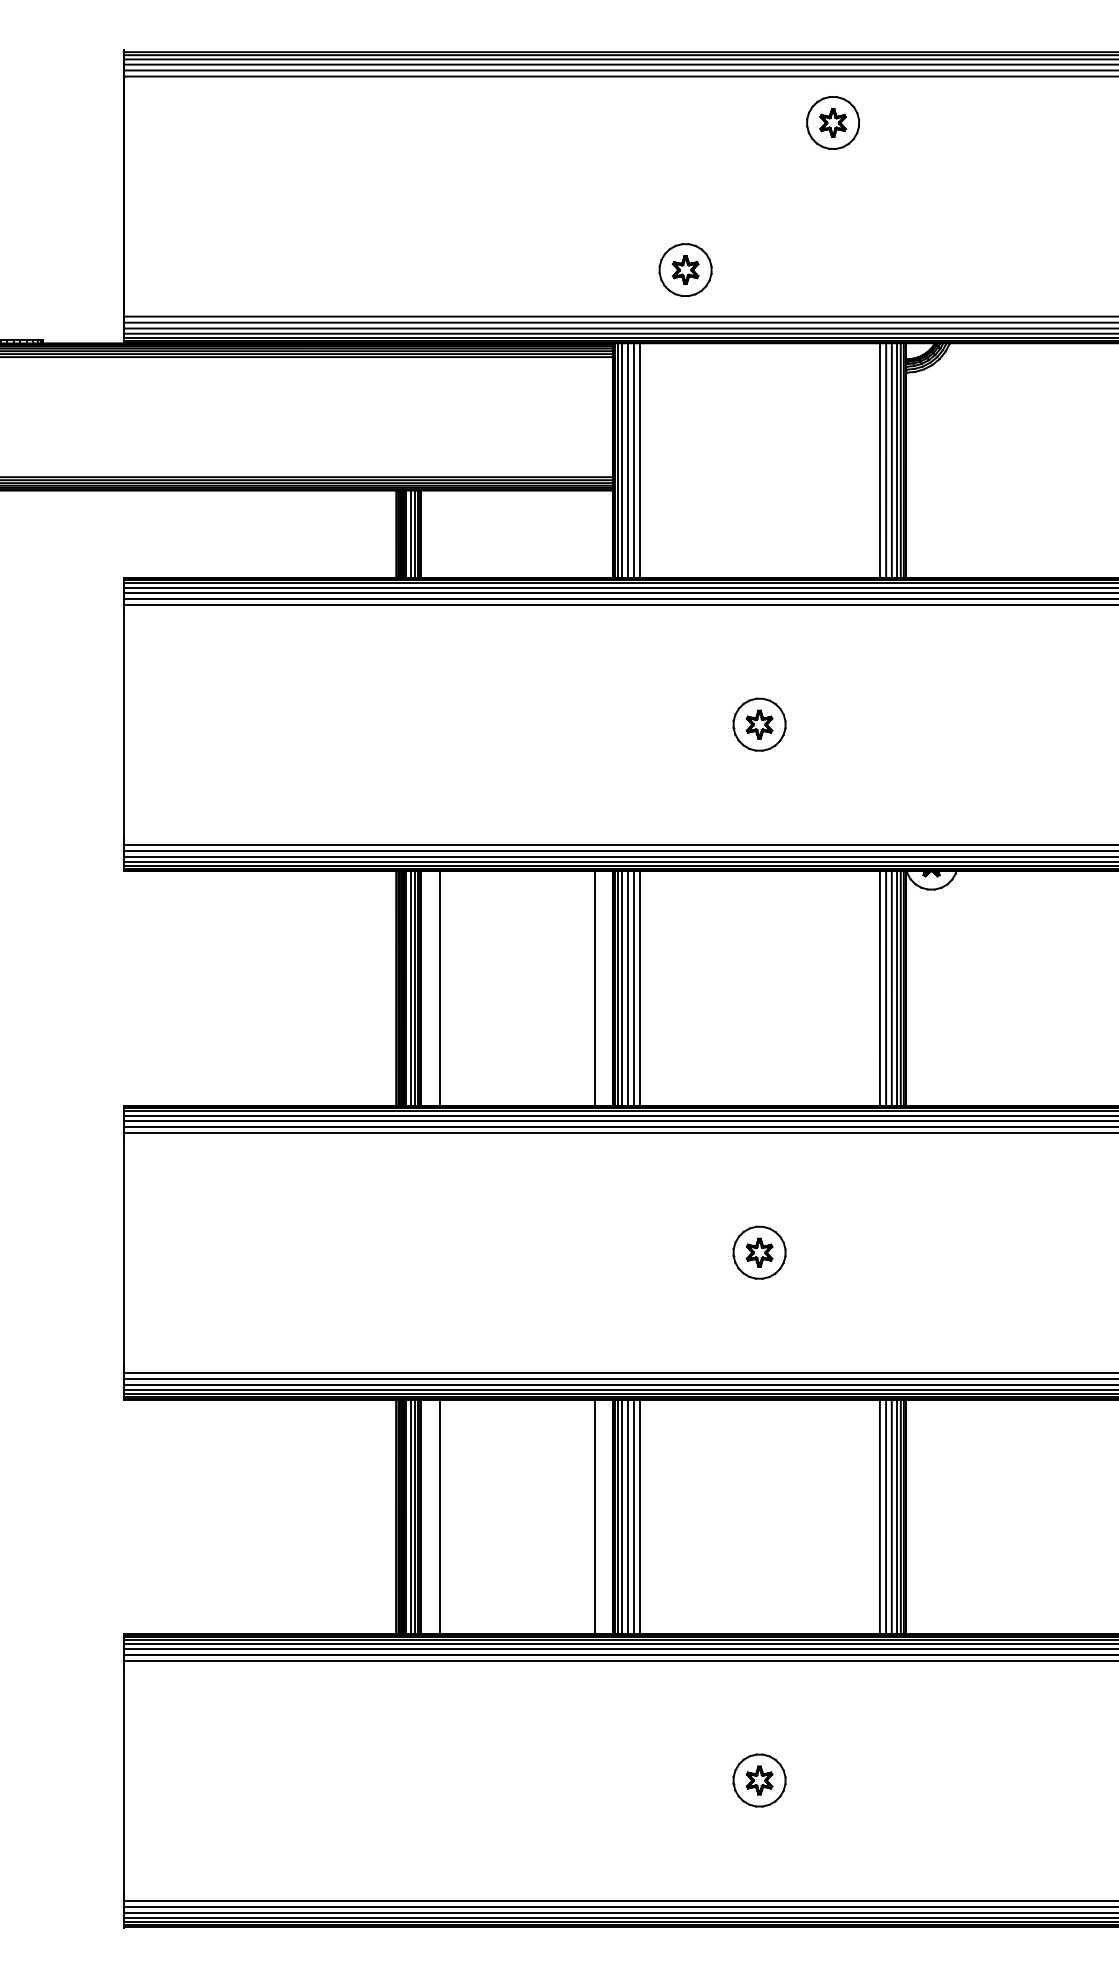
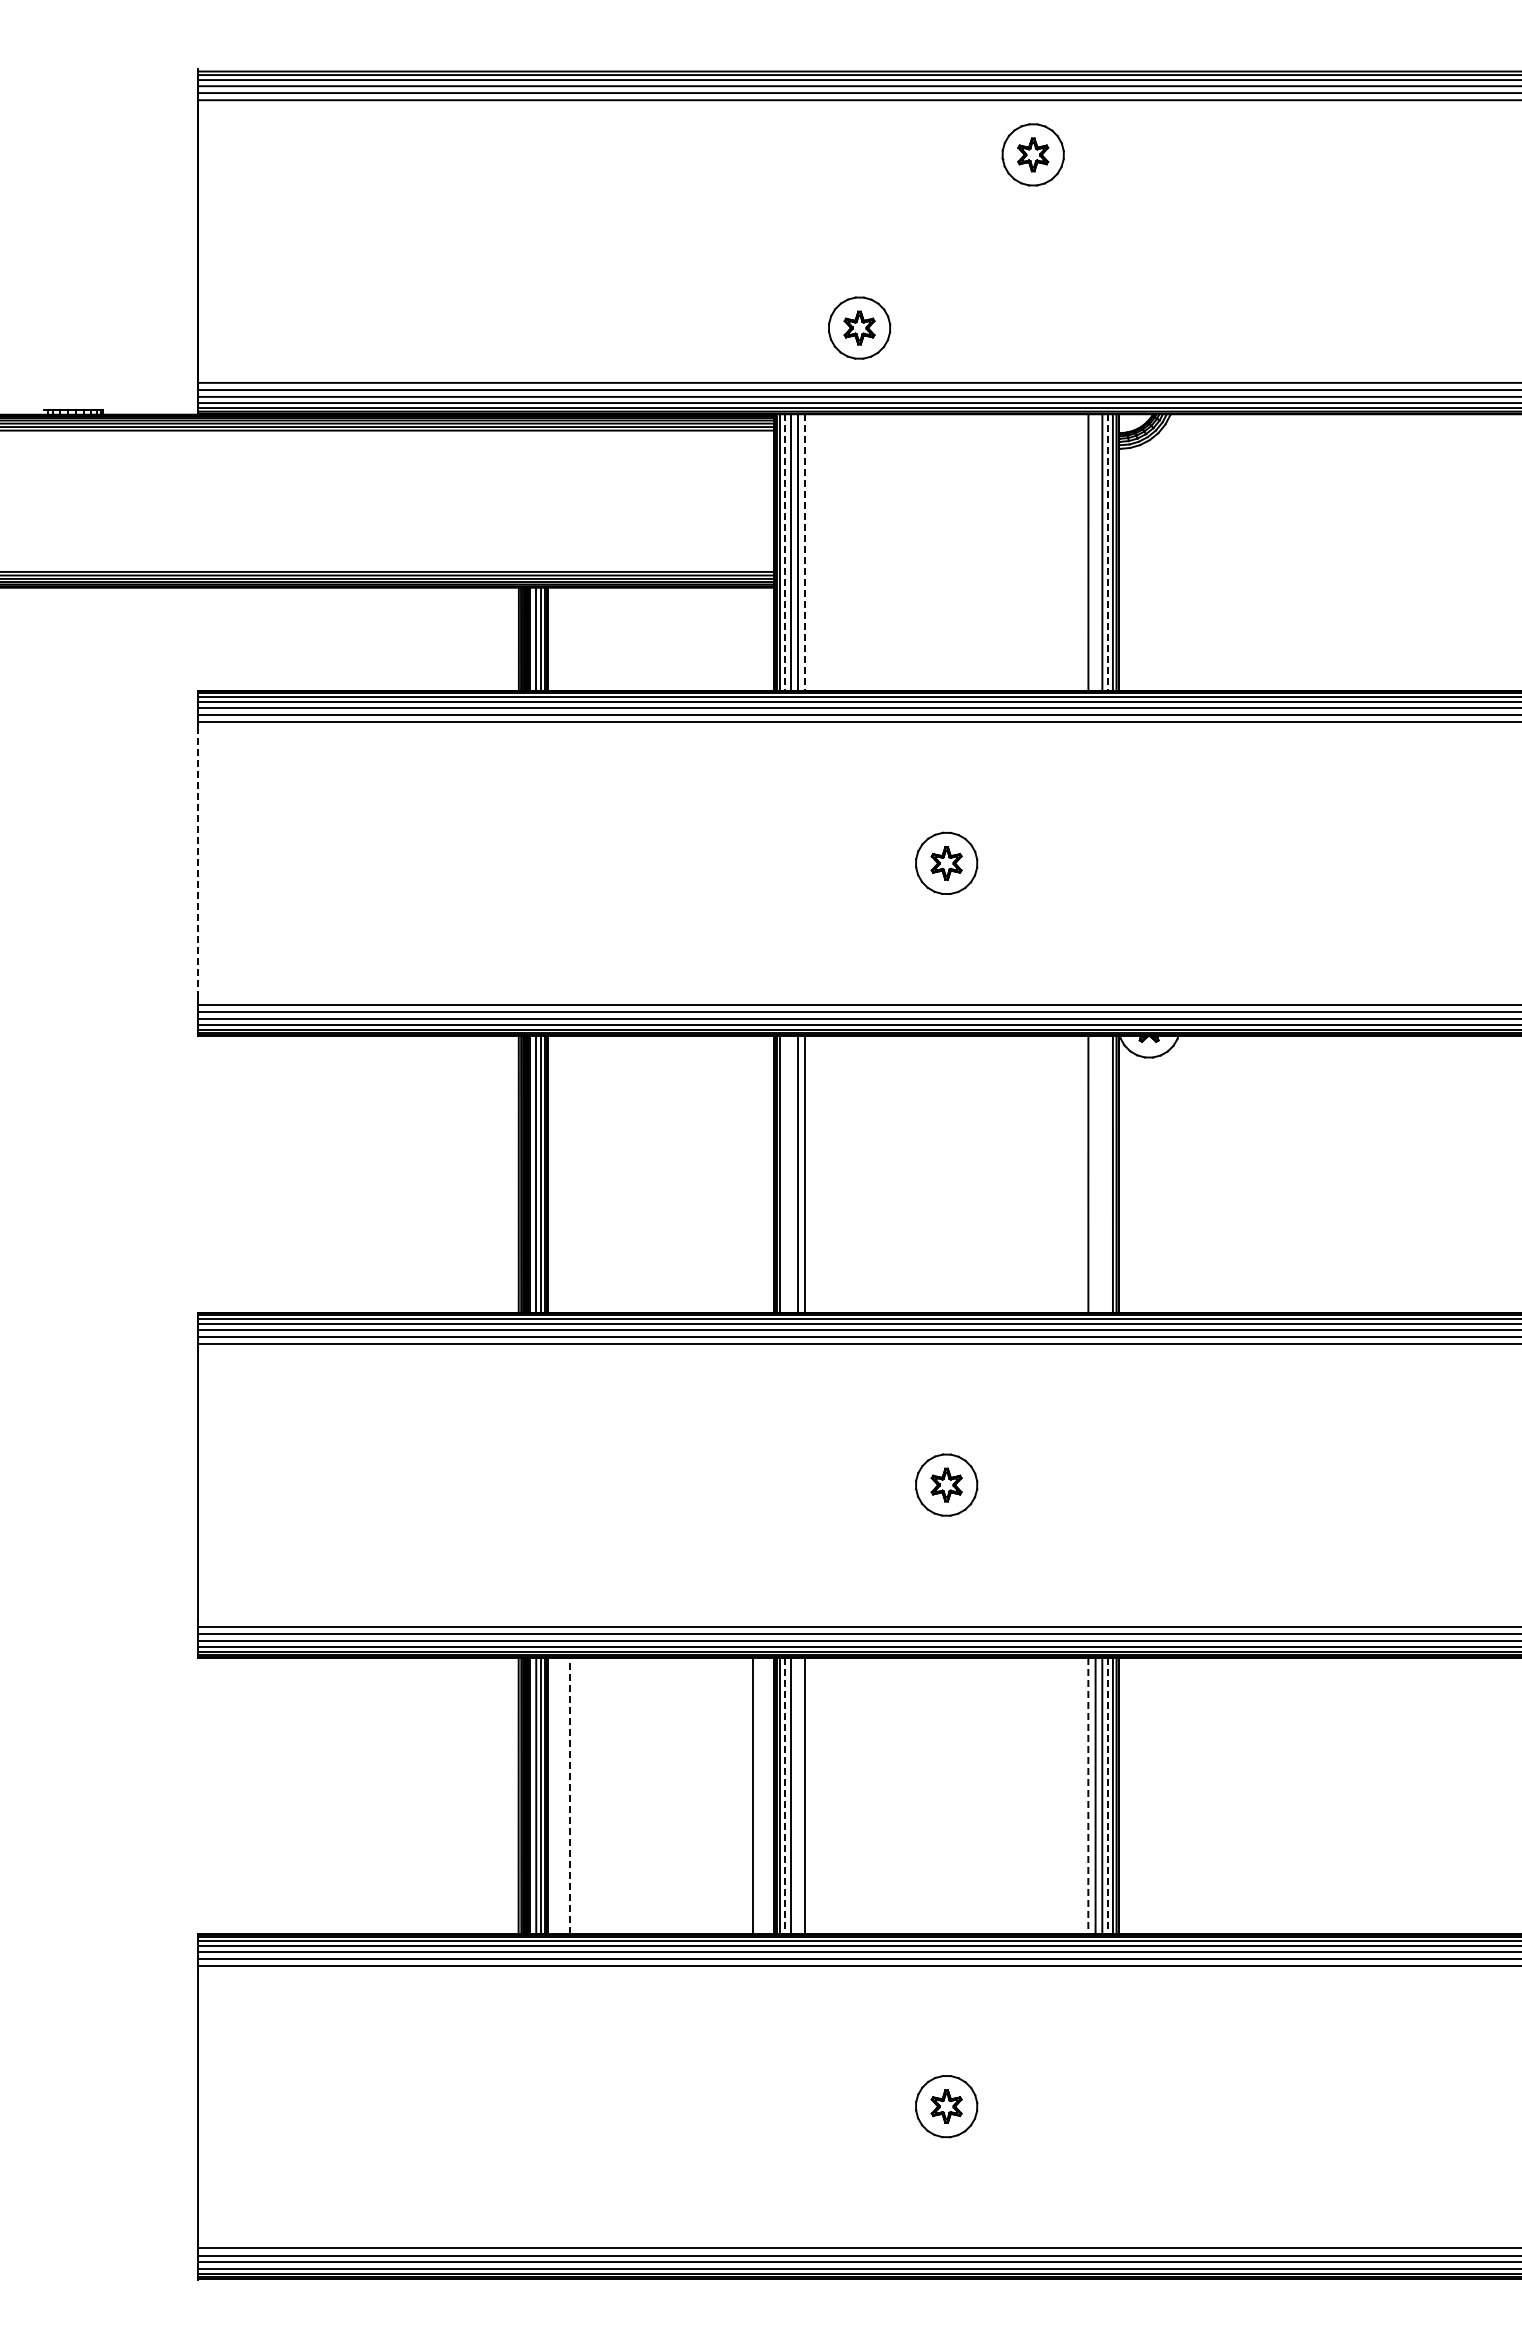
line: (622, 460) -> (785, 552), solid -> dashed
line: (639, 460) -> (805, 552), solid -> dashed
line: (885, 460) -> (1095, 552), removed
line: (897, 460) -> (1108, 552), solid -> dashed
line: (124, 723) -> (198, 862), solid -> dashed
line: (440, 988) -> (570, 1174), removed
line: (595, 988) -> (753, 1174), removed
line: (622, 988) -> (785, 1174), removed
line: (627, 988) -> (791, 1174), removed
line: (885, 988) -> (1095, 1174), removed
line: (891, 988) -> (1102, 1174), removed
line: (897, 988) -> (1108, 1174), removed
line: (440, 1516) -> (570, 1795), solid -> dashed
line: (633, 1516) -> (798, 1795), removed
line: (622, 1517) -> (785, 1796), solid -> dashed
line: (880, 1517) -> (1088, 1796), solid -> dashed
line: (897, 1517) -> (1108, 1796), solid -> dashed

